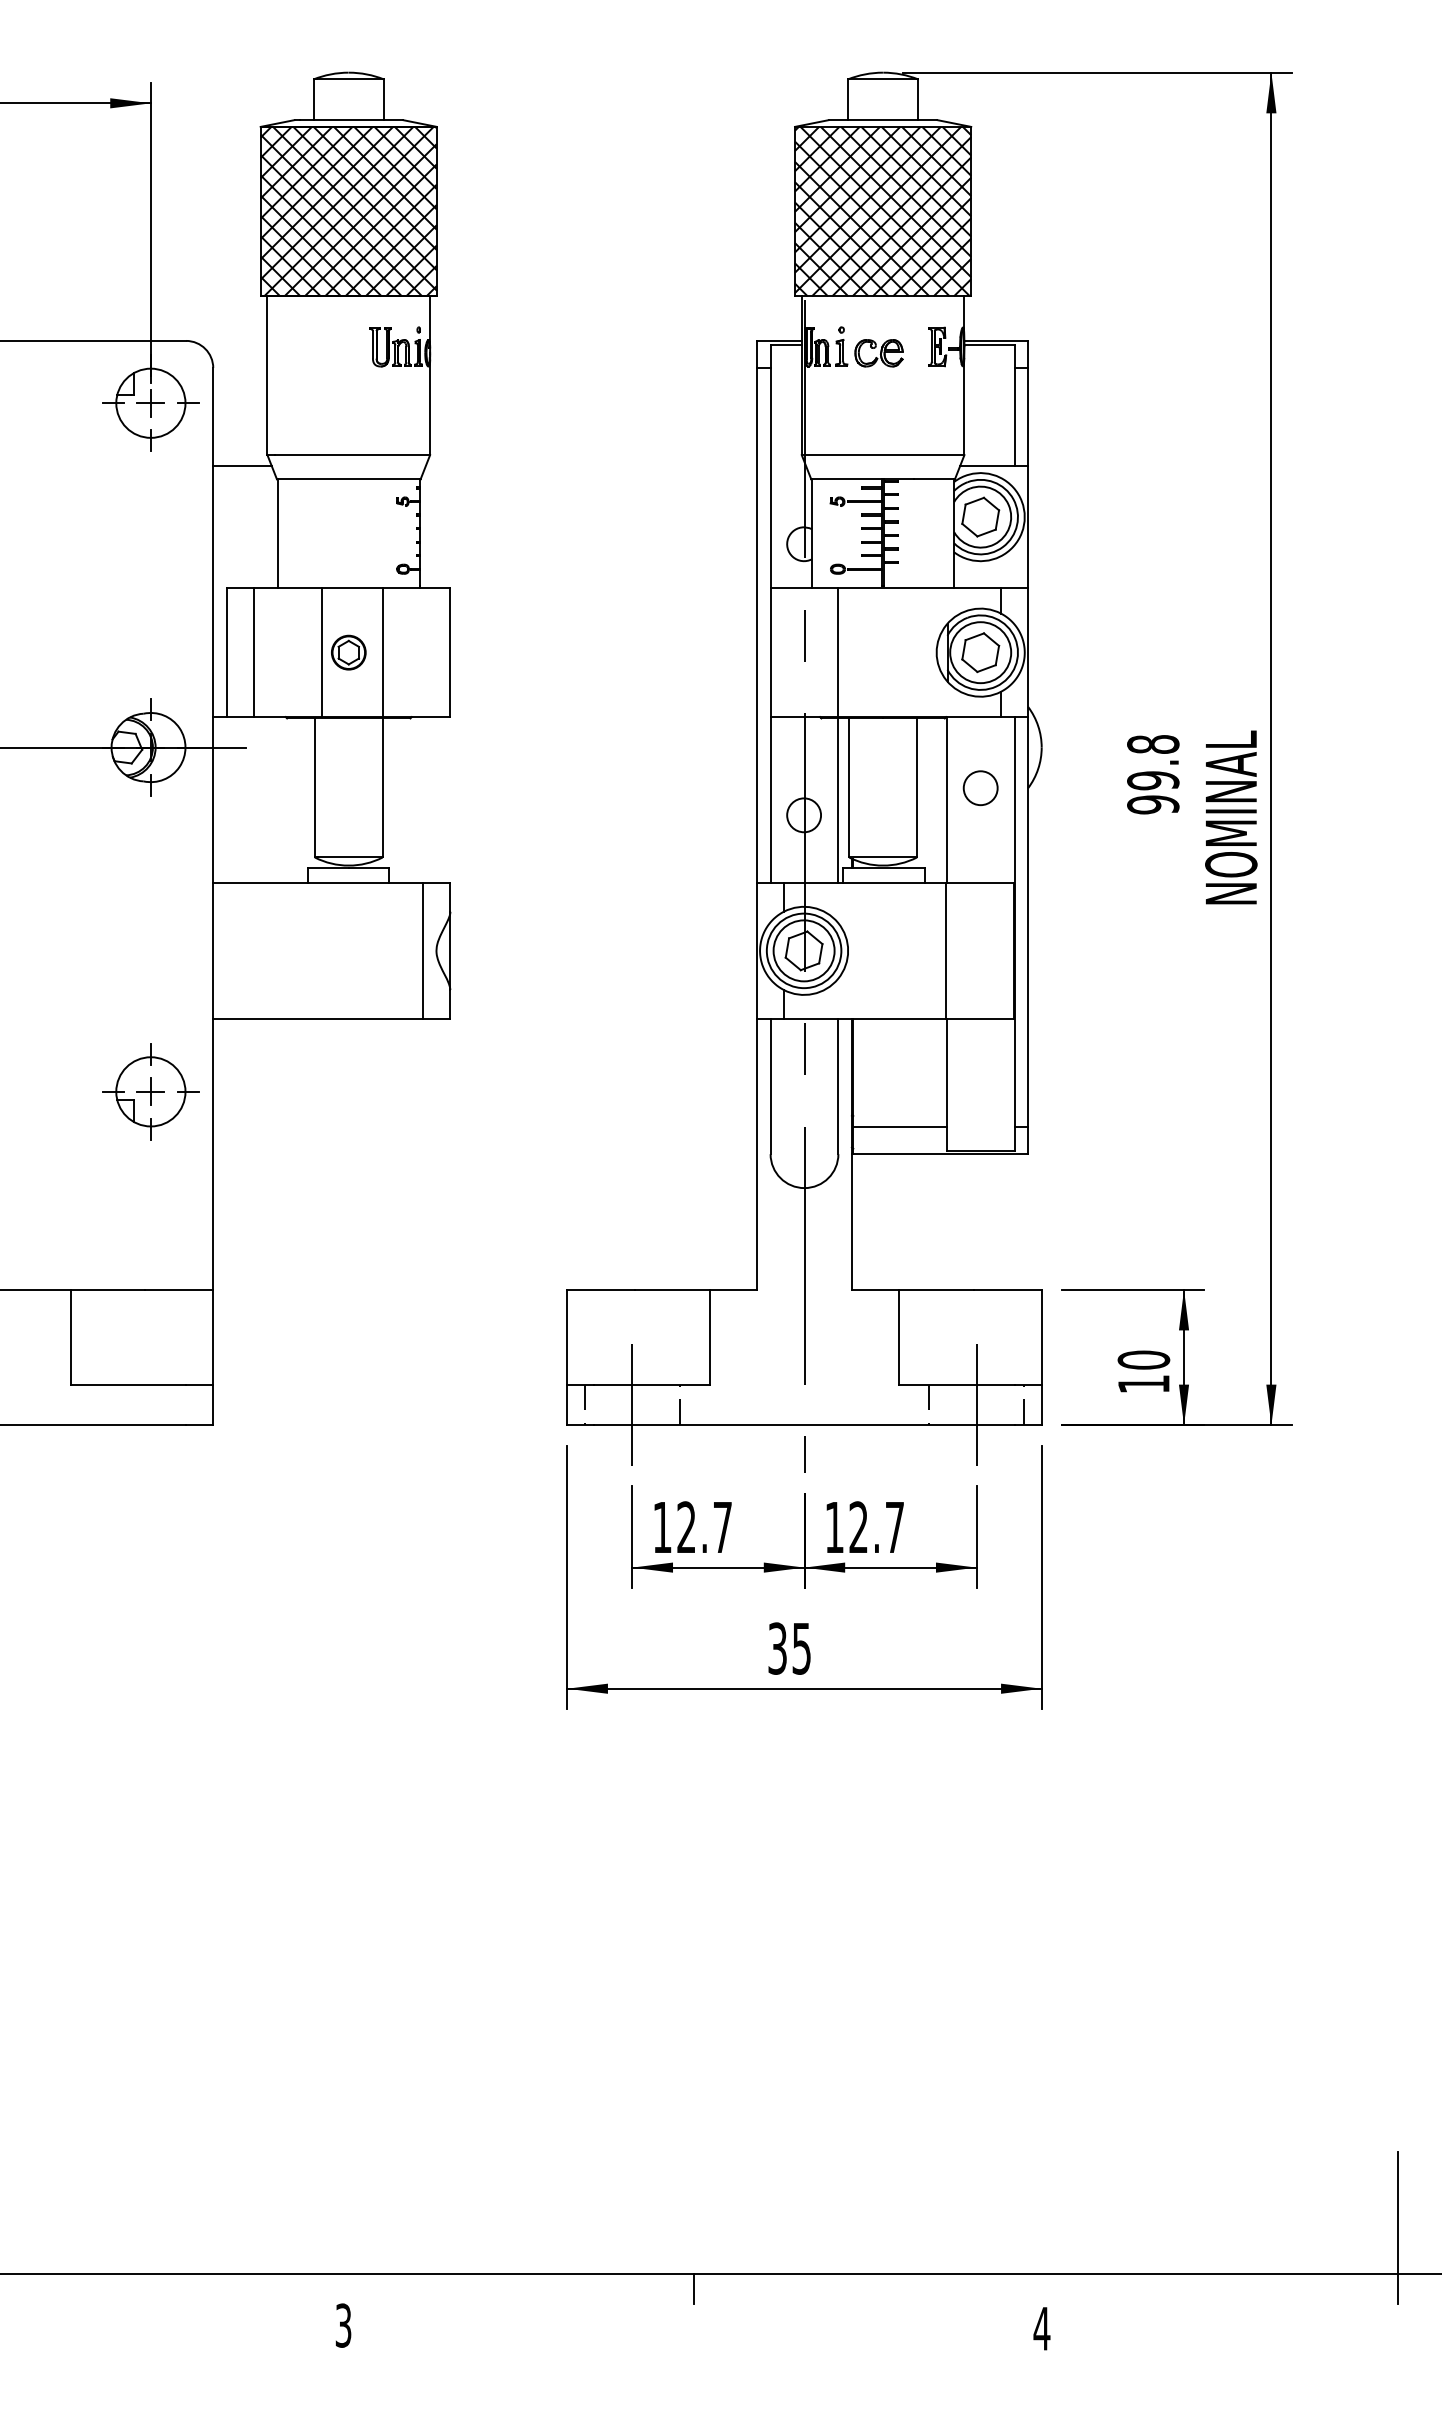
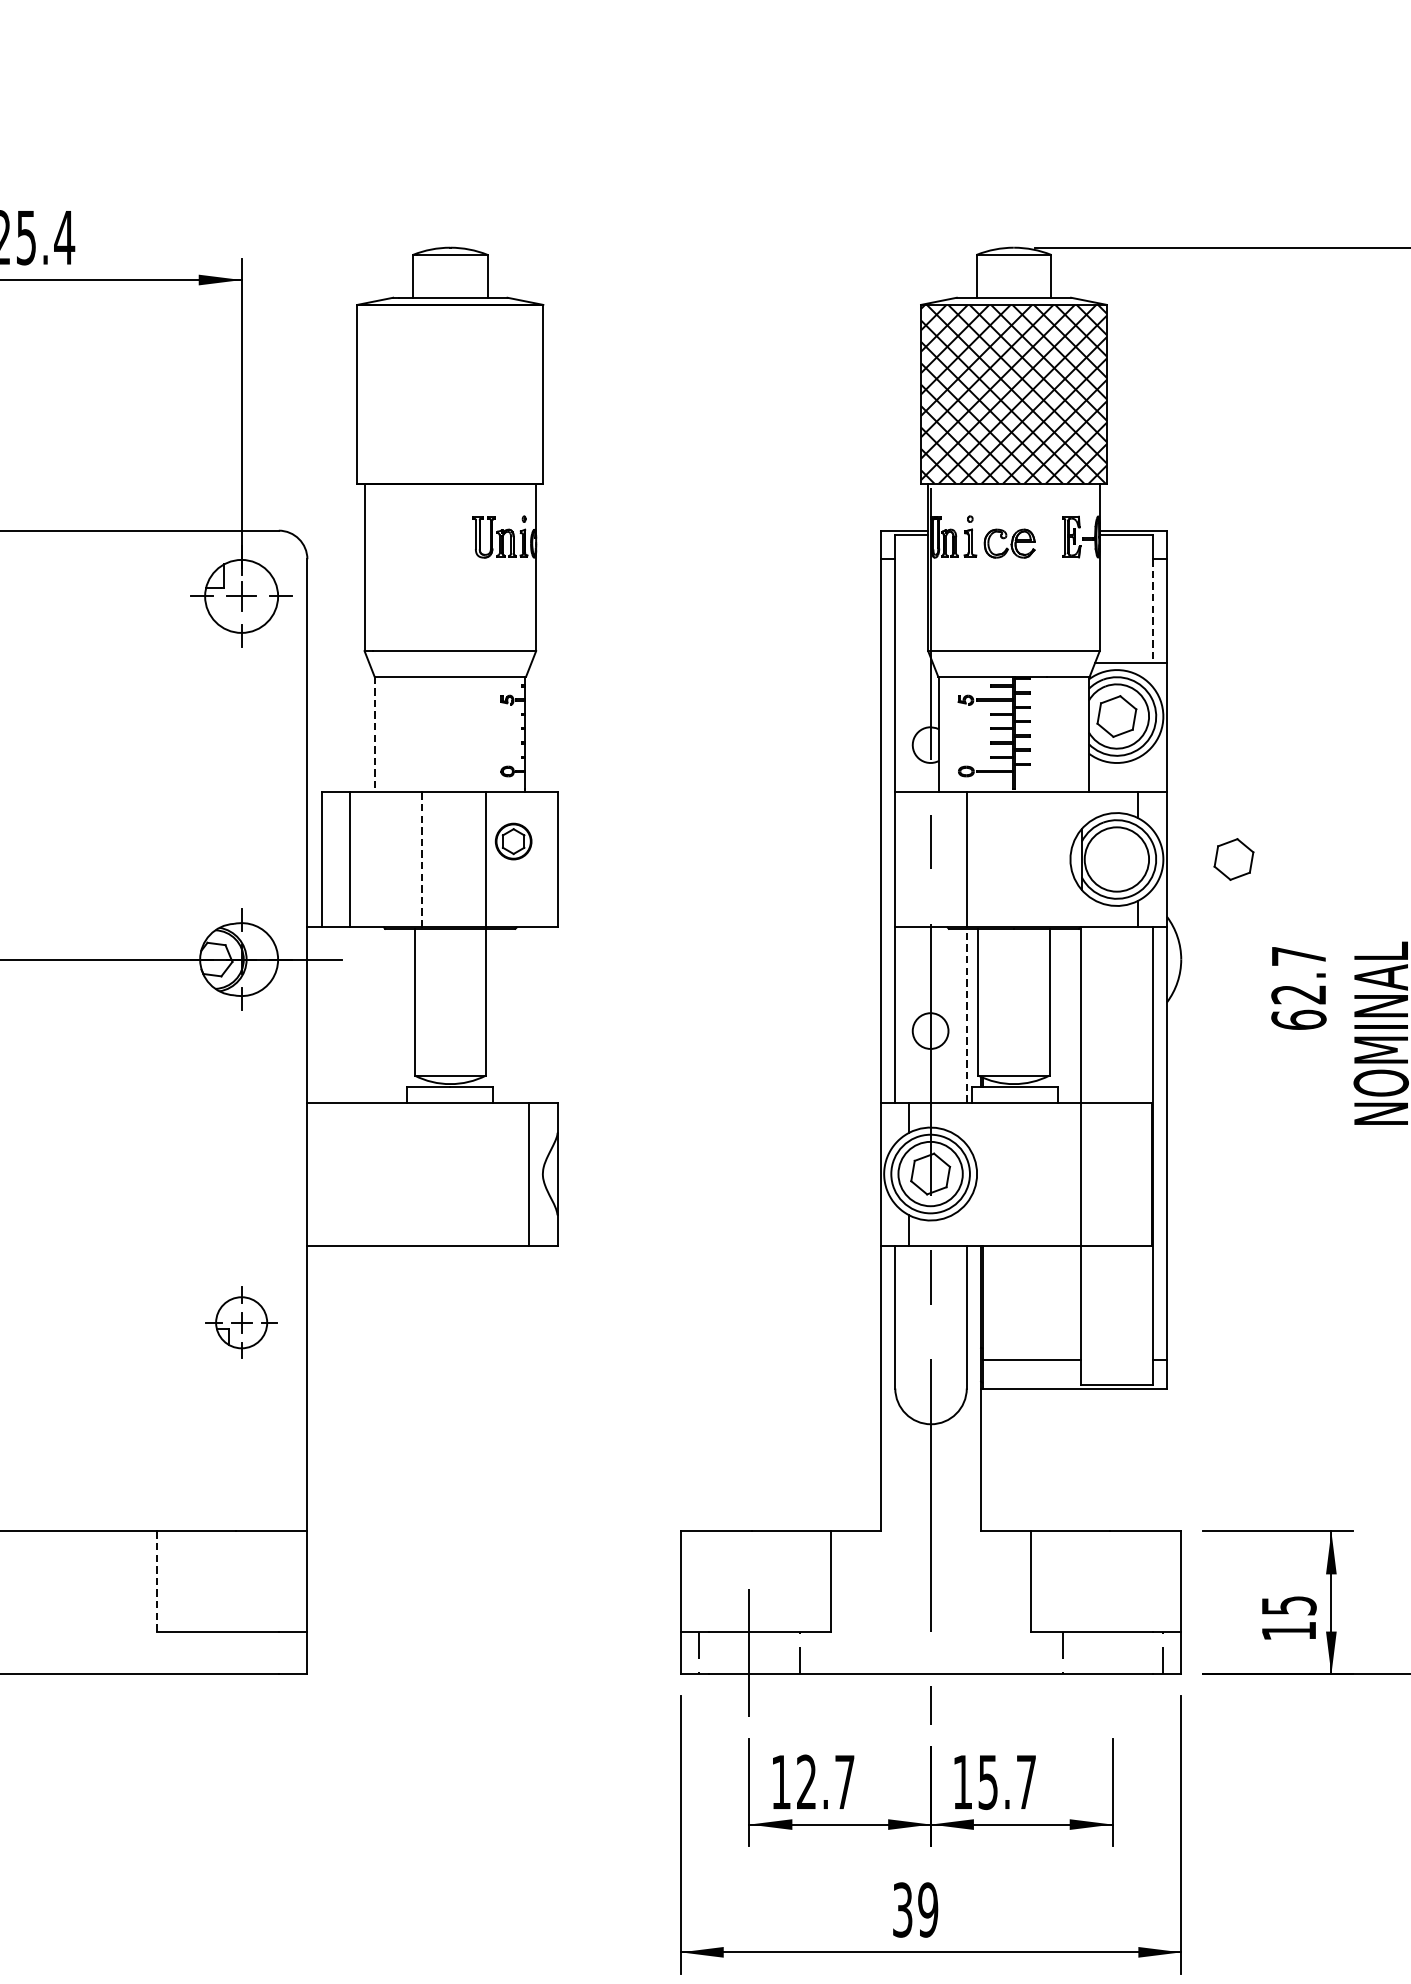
hatch: (348, 211) -> (450, 394), removed
line: (1014, 417) -> (1152, 611), solid -> dashed
line: (242, 466) -> (338, 663), removed
line: (277, 534) -> (375, 734), solid -> dashed
line: (321, 652) -> (421, 859), solid -> dashed
part: (348, 652) -> (513, 841), moved
part: (980, 652) -> (1233, 859), moved
text: (1153, 774) -> (1299, 988), 99.8 -> 62.7
circle: (980, 788) -> (1116, 1002), removed
line: (838, 800) -> (966, 1015), solid -> dashed
part: (150, 1091) -> (241, 1322), size x0.7
line: (70, 1336) -> (156, 1580), solid -> dashed
text: (1143, 1359) -> (1288, 1605), 10 -> 15
line: (976, 1404) -> (1112, 1652), removed
text: (858, 1527) -> (988, 1782), 12.7 -> 15.7
text: (801, 1648) -> (927, 1909), 35 -> 39

